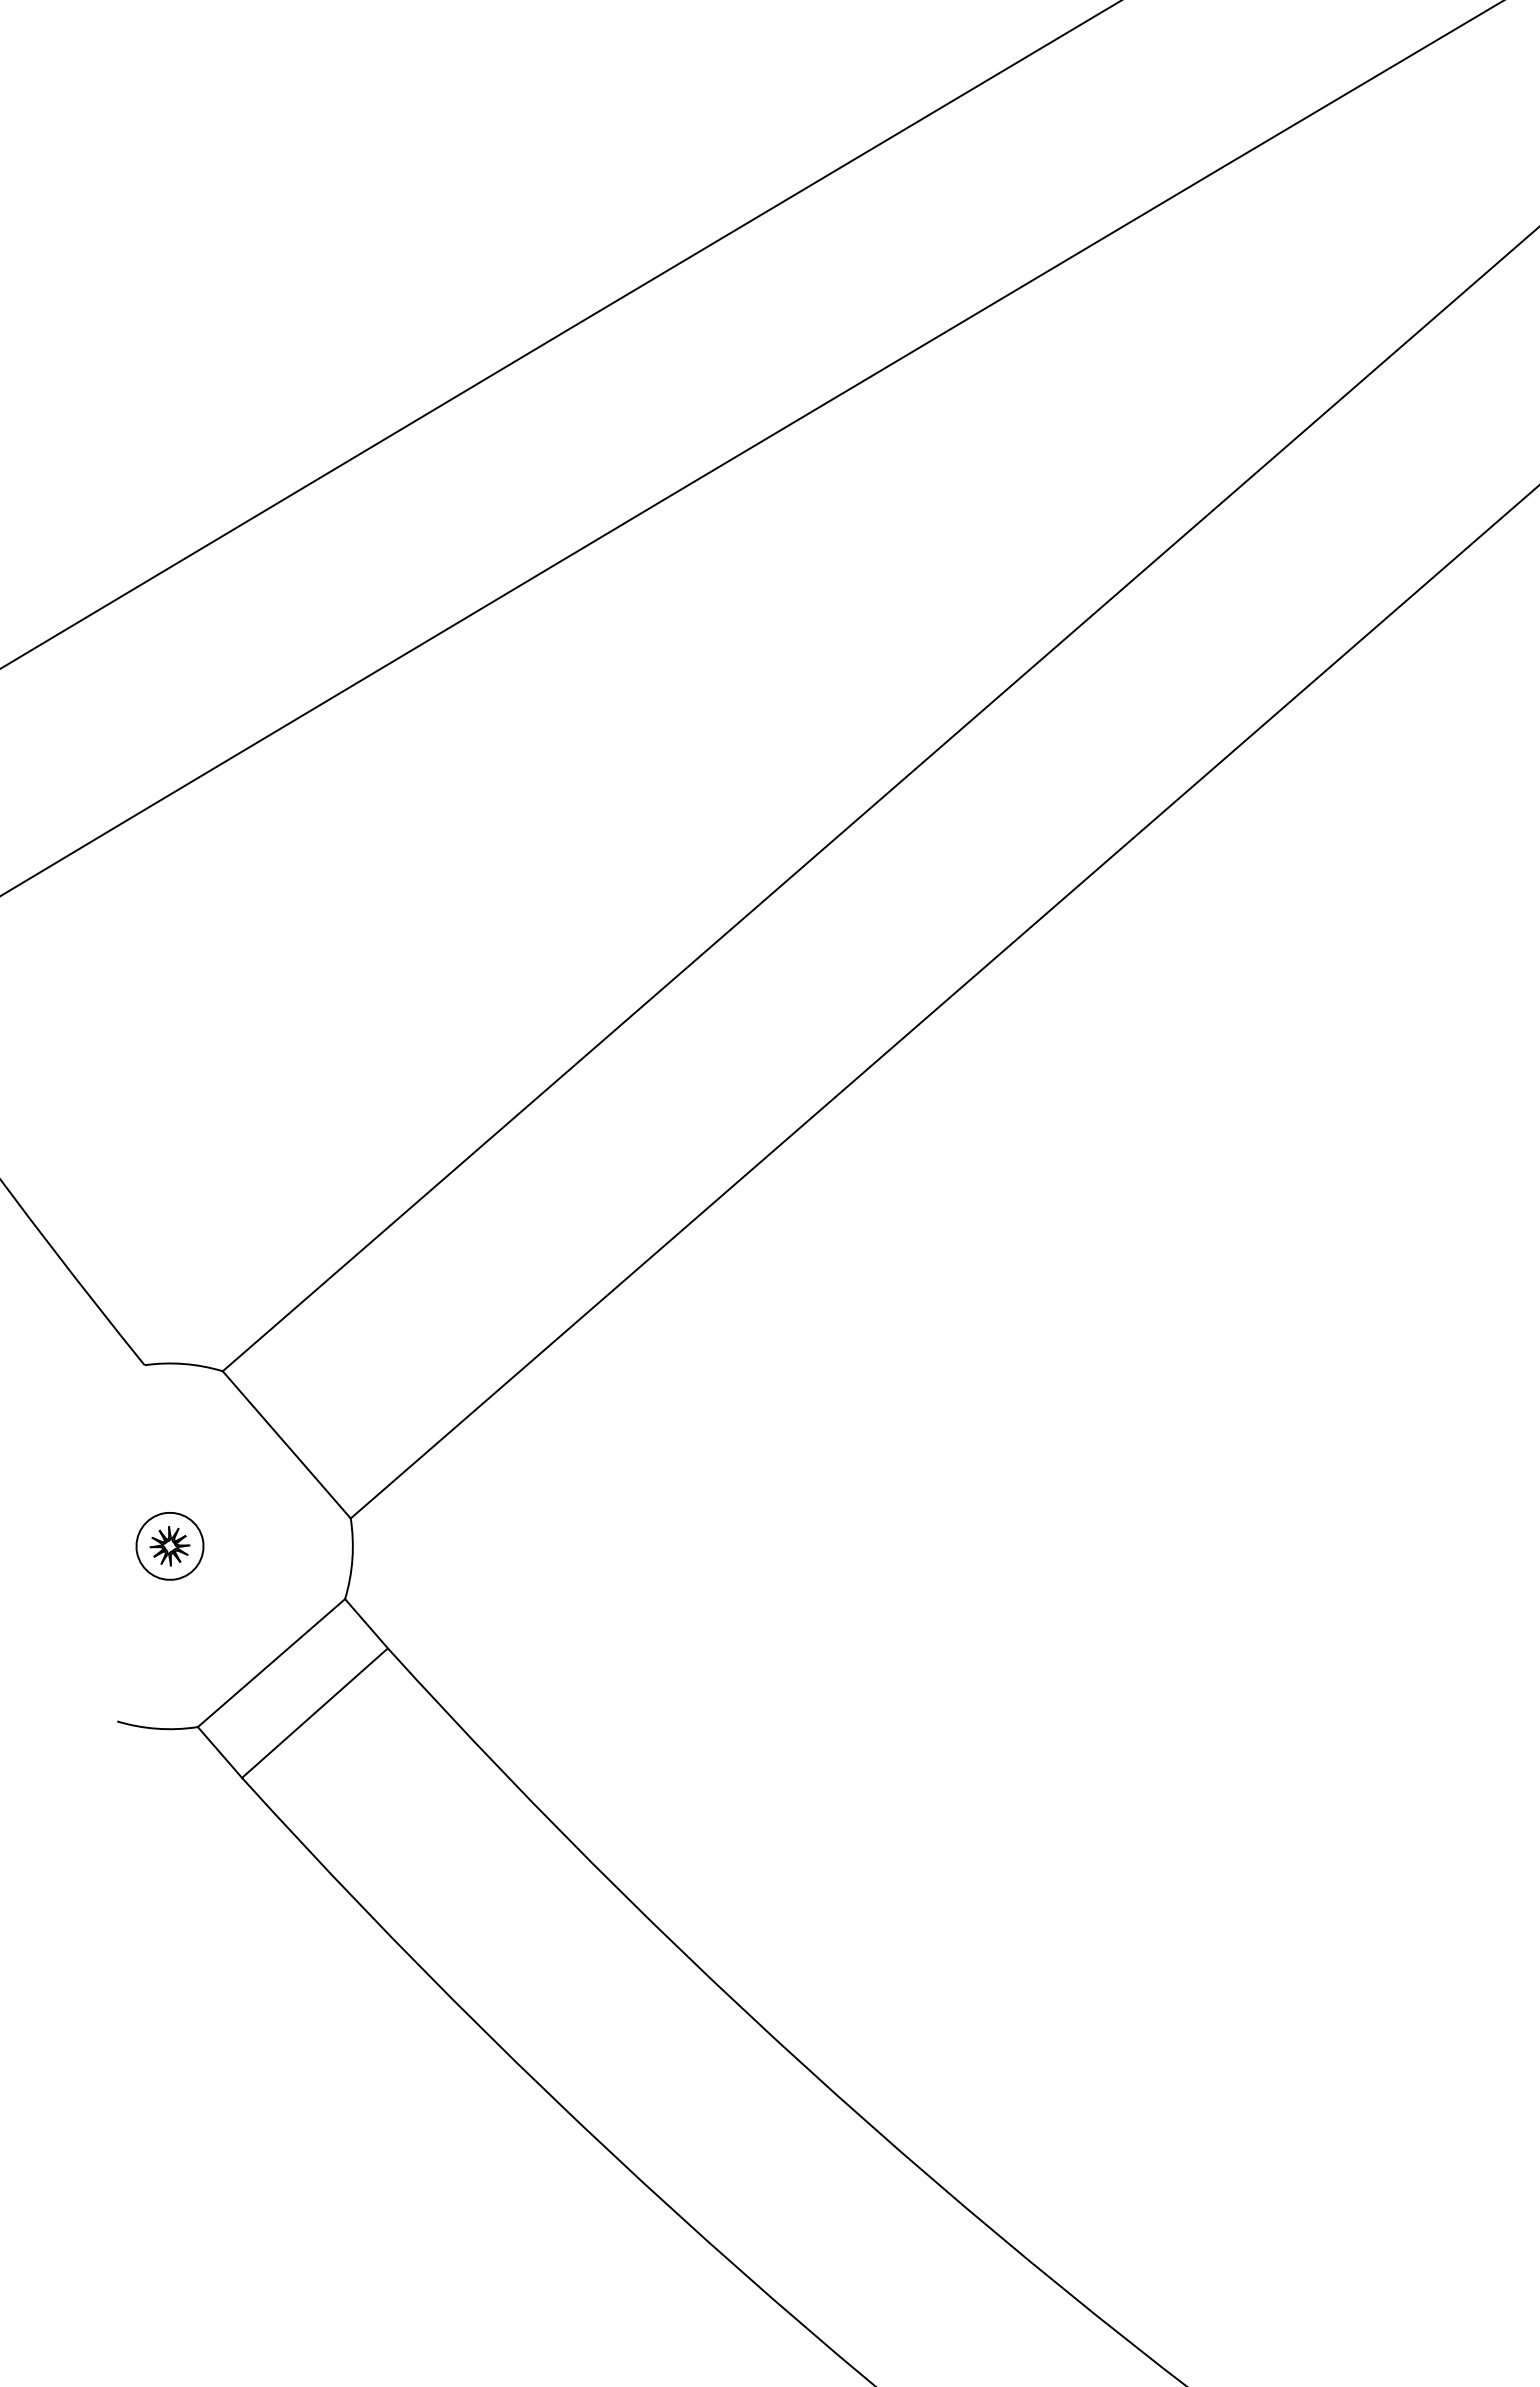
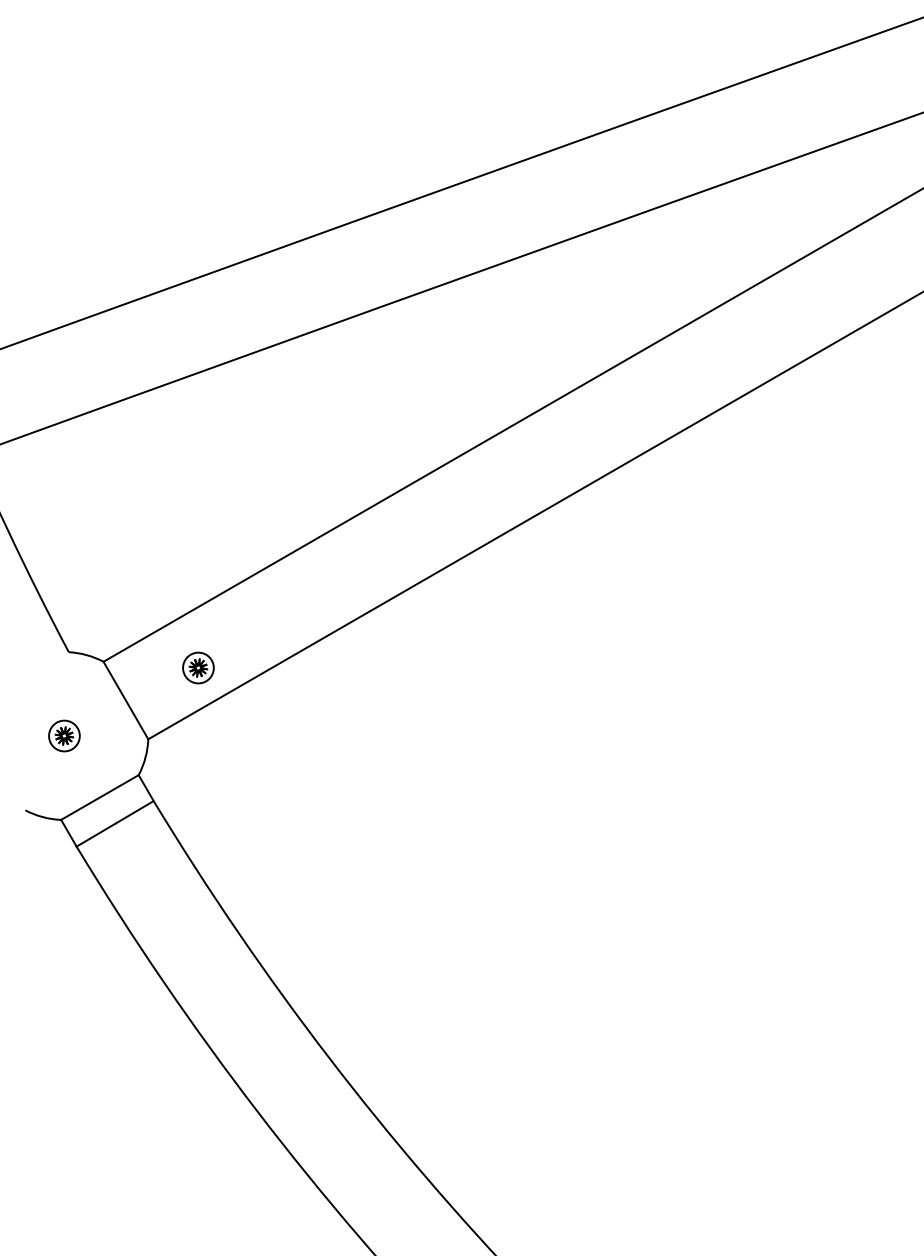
part: (428, 1344) -> (198, 667), added

